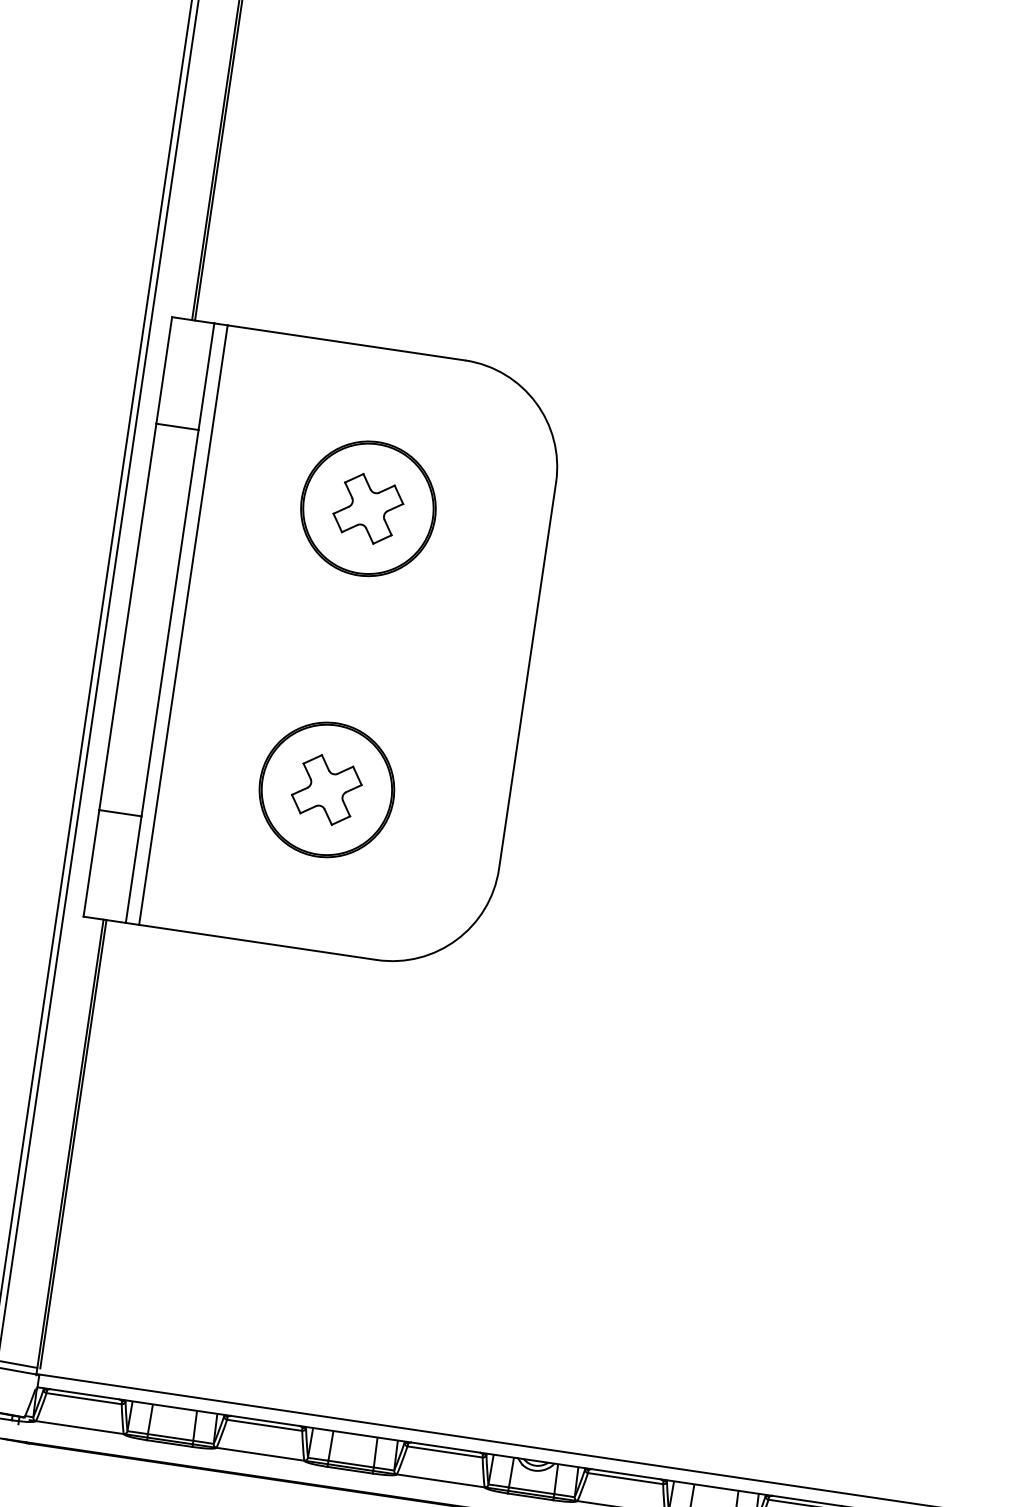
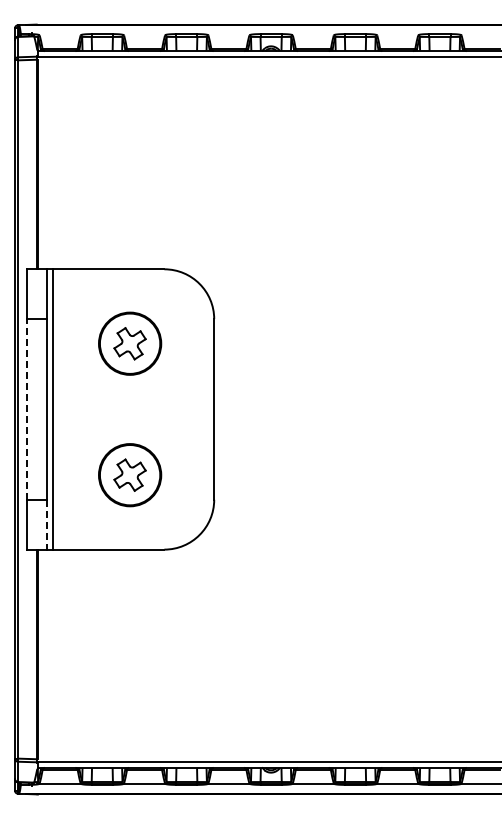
line: (128, 614) -> (27, 408), solid -> dashed
line: (134, 869) -> (47, 524), solid -> dashed

